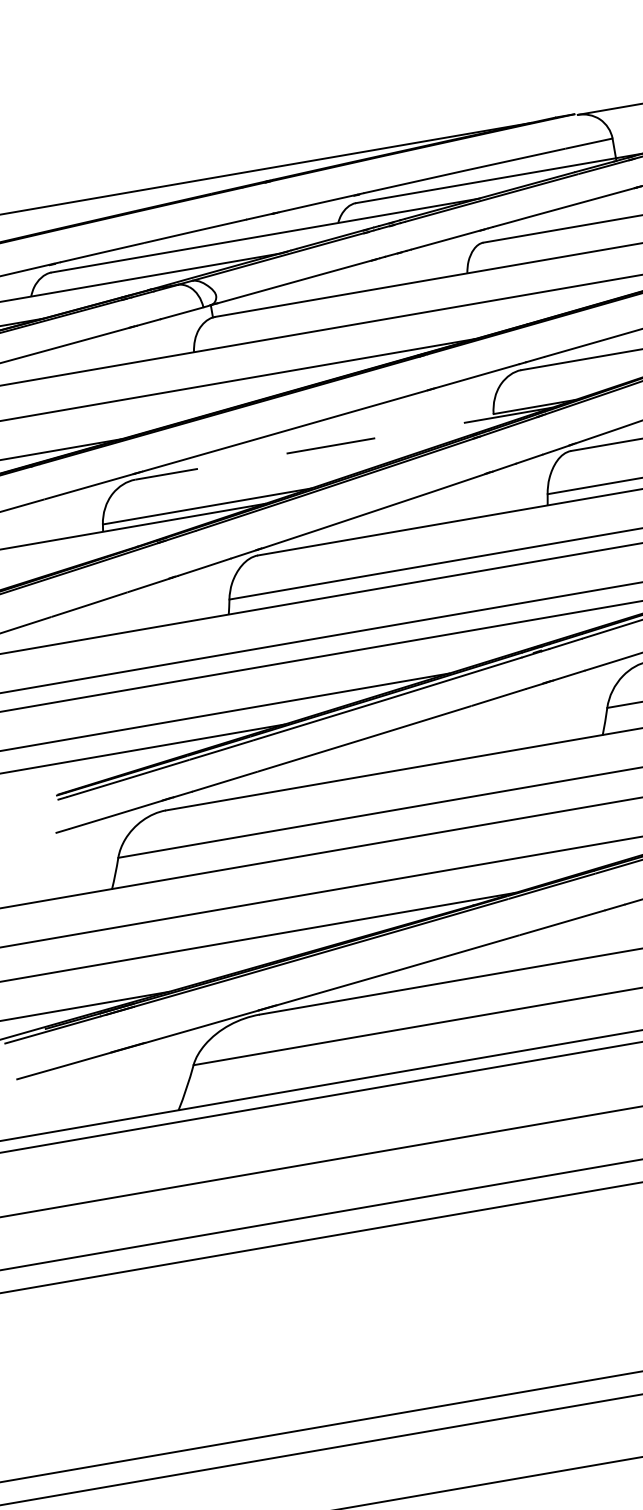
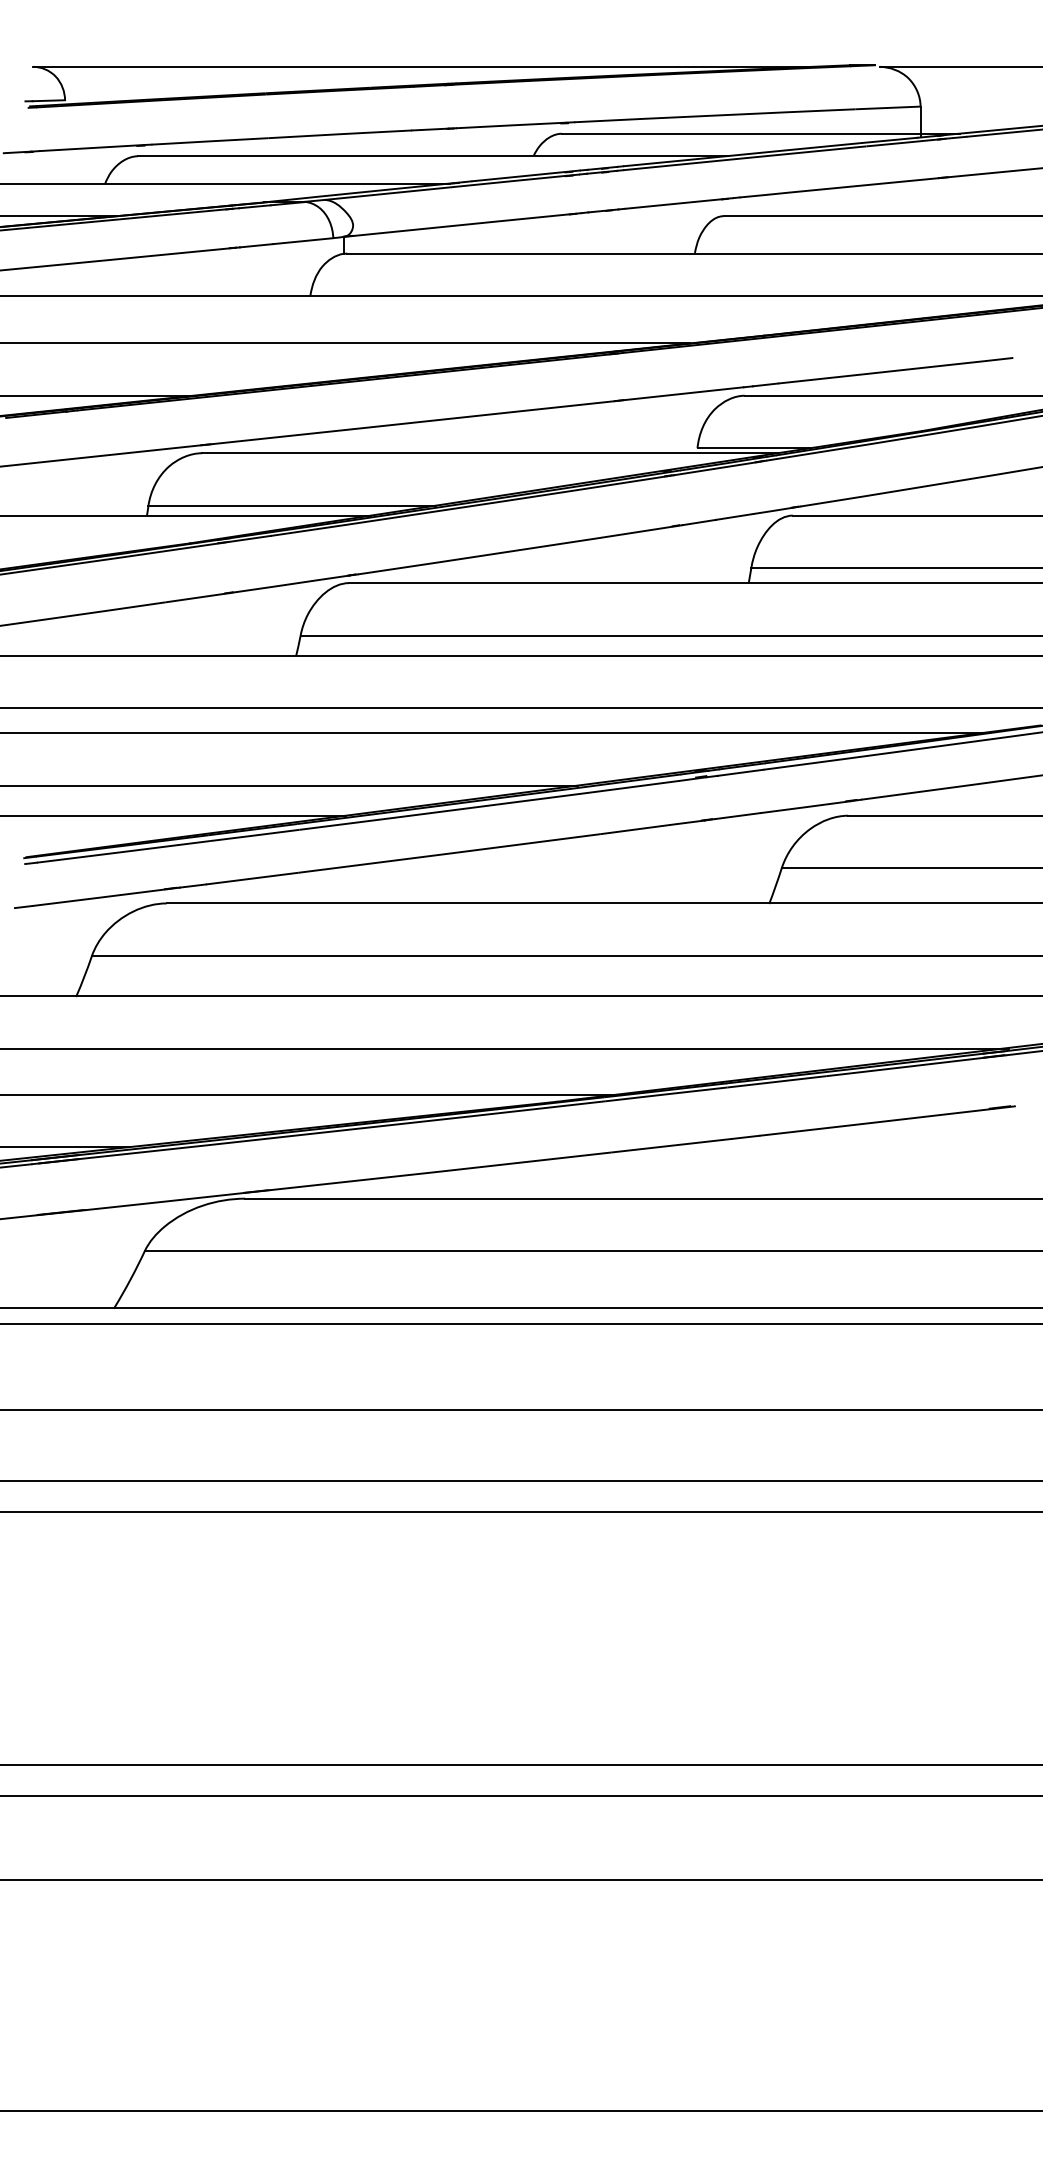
line: (344, 443) -> (490, 453), dashed -> solid

